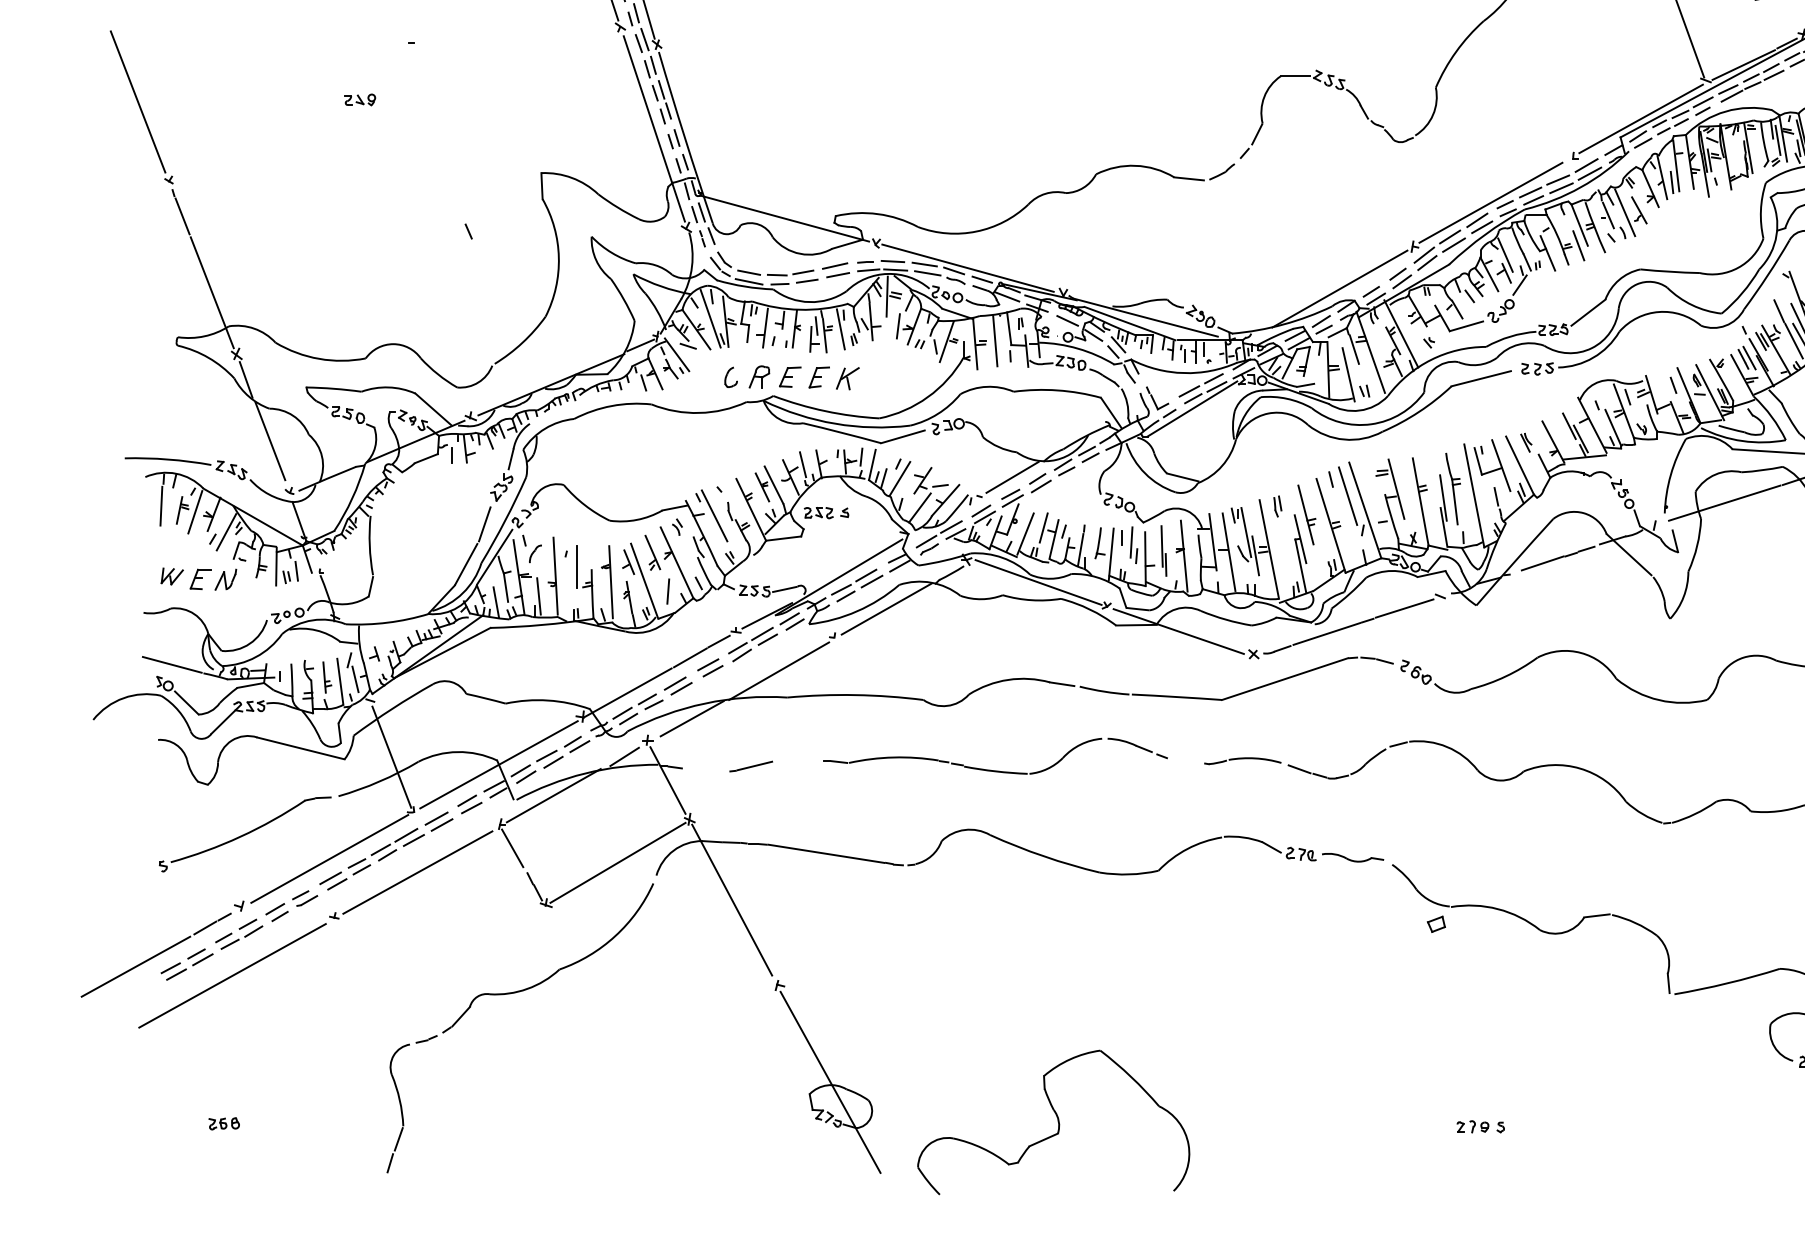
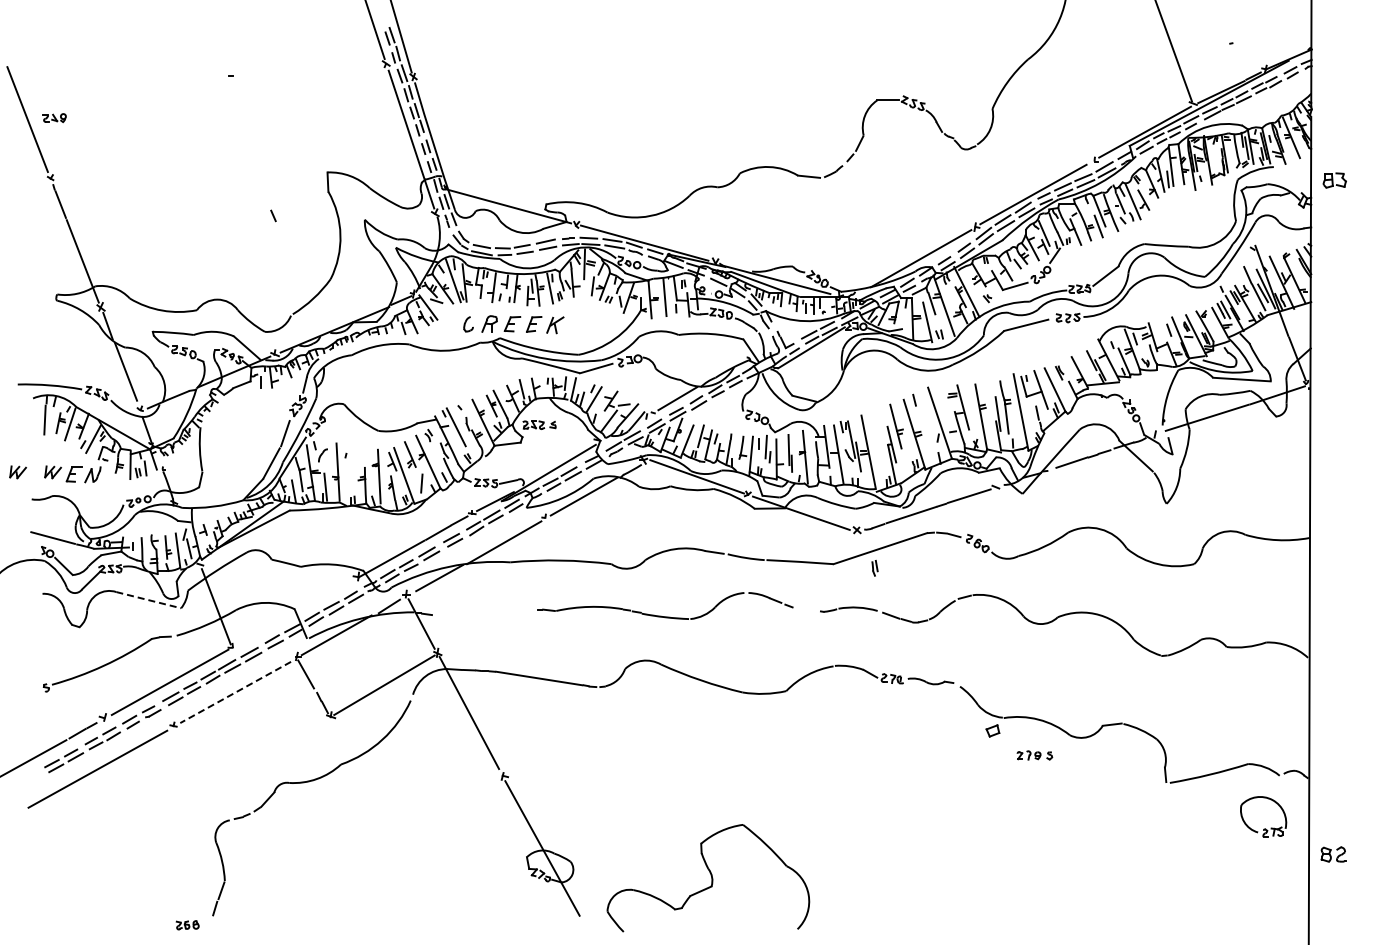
part: (359, 100) -> (54, 118), moved
line: (1347, 495) -> (926, 412), removed
part: (1277, 506) -> (874, 568), moved
line: (576, 565) -> (353, 464), removed
part: (125, 576) -> (18, 472), added
line: (301, 748) -> (149, 600), solid -> dashed
line: (498, 763) -> (295, 611), removed
line: (751, 766) -> (483, 613), removed
line: (417, 872) -> (235, 692), solid -> dashed
part: (223, 1124) -> (187, 925), moved
part: (1480, 1126) -> (1034, 755), moved

